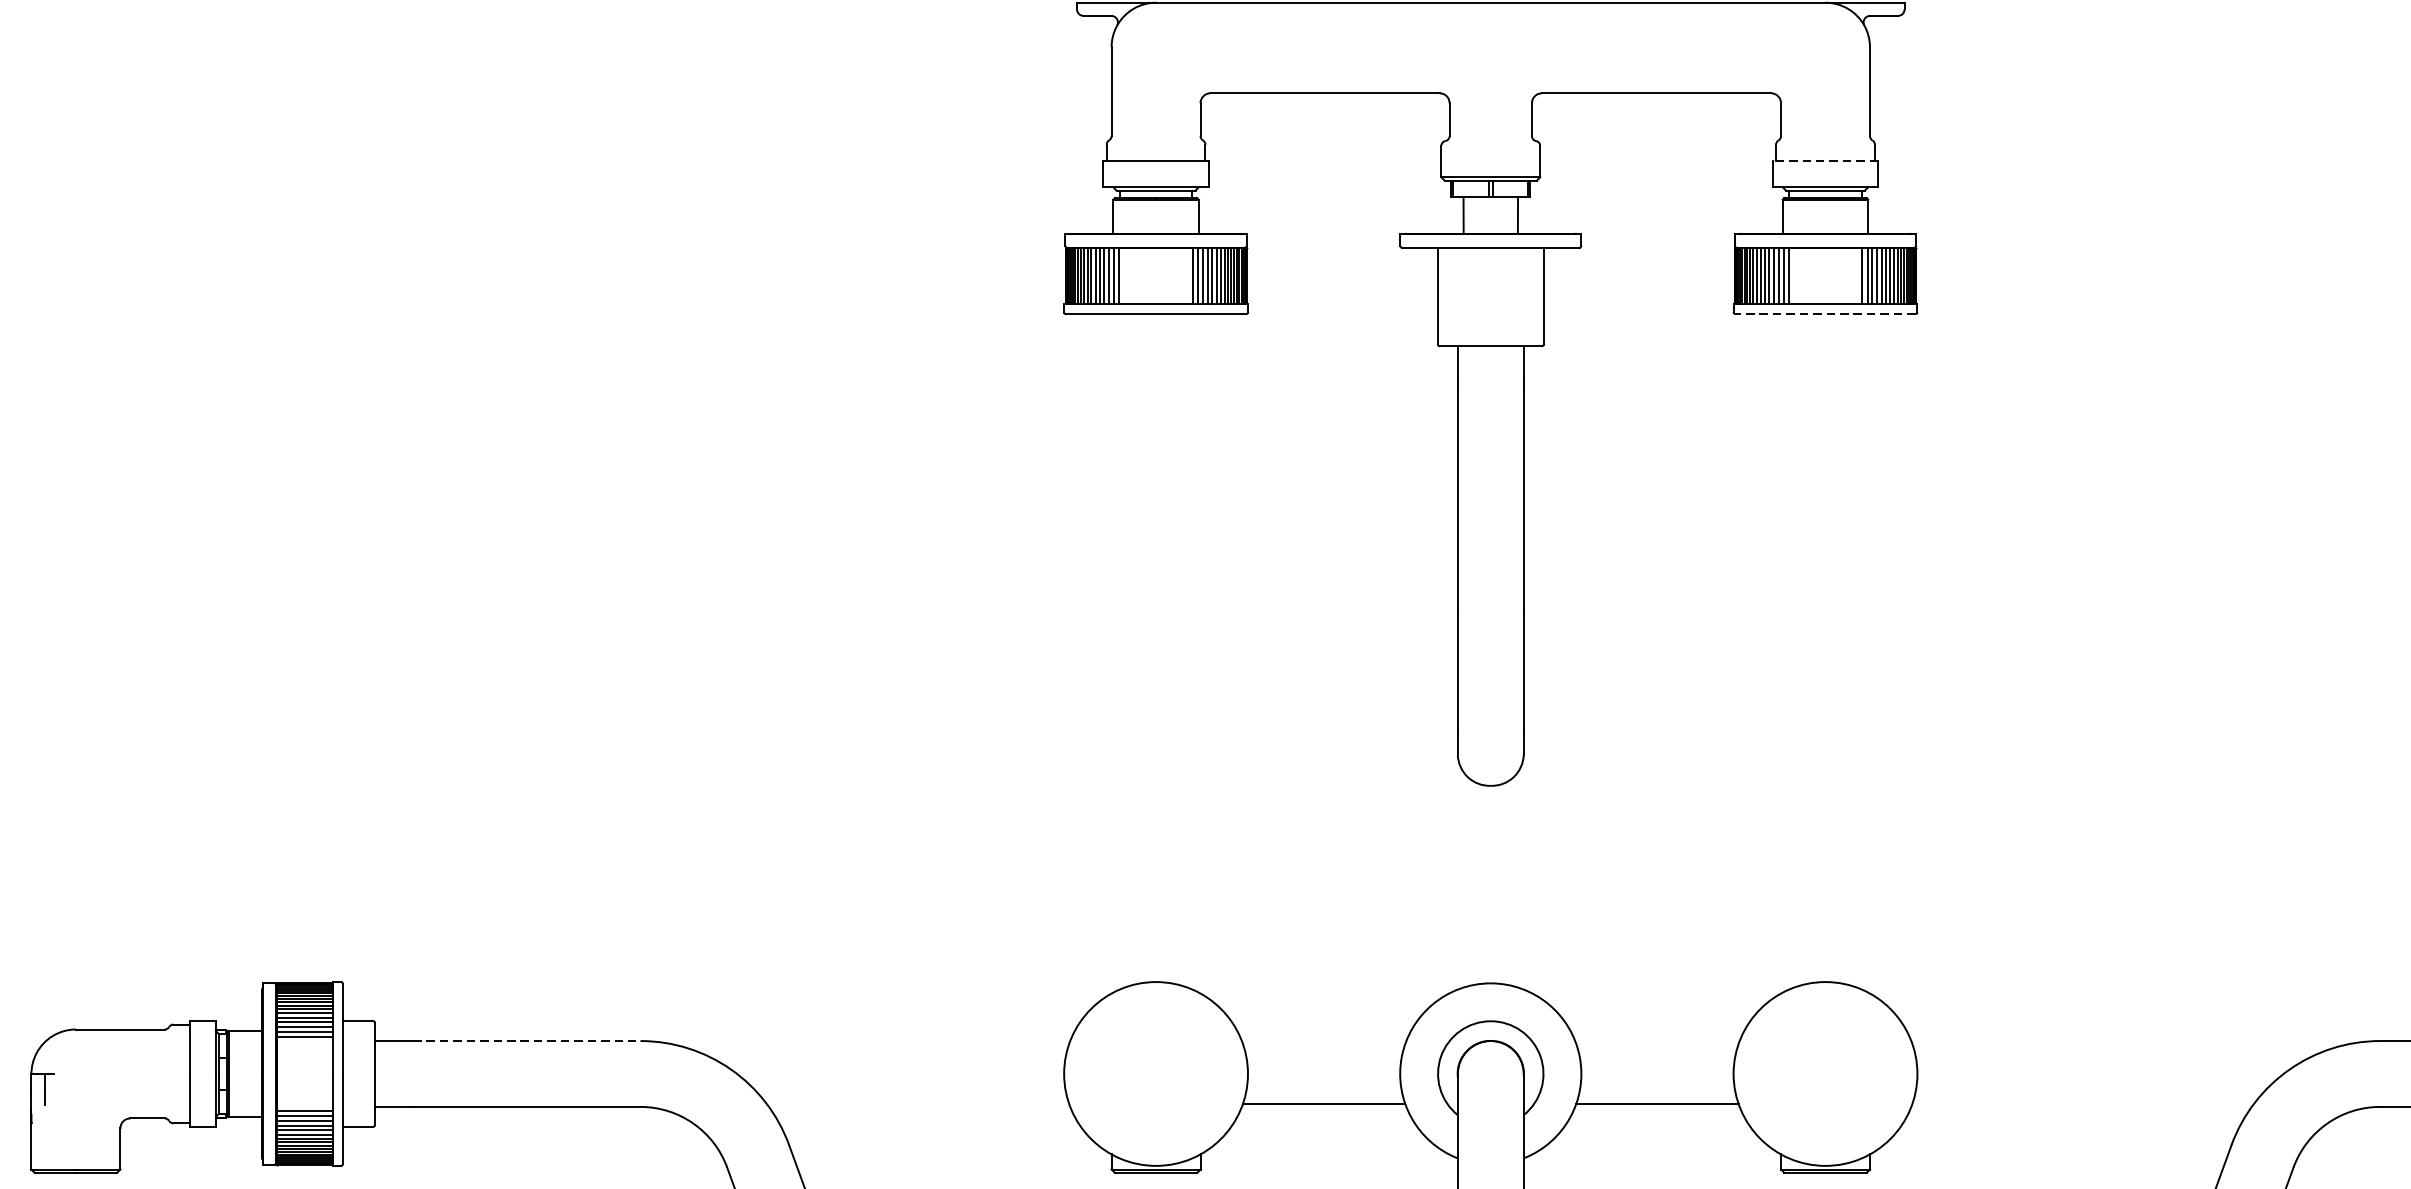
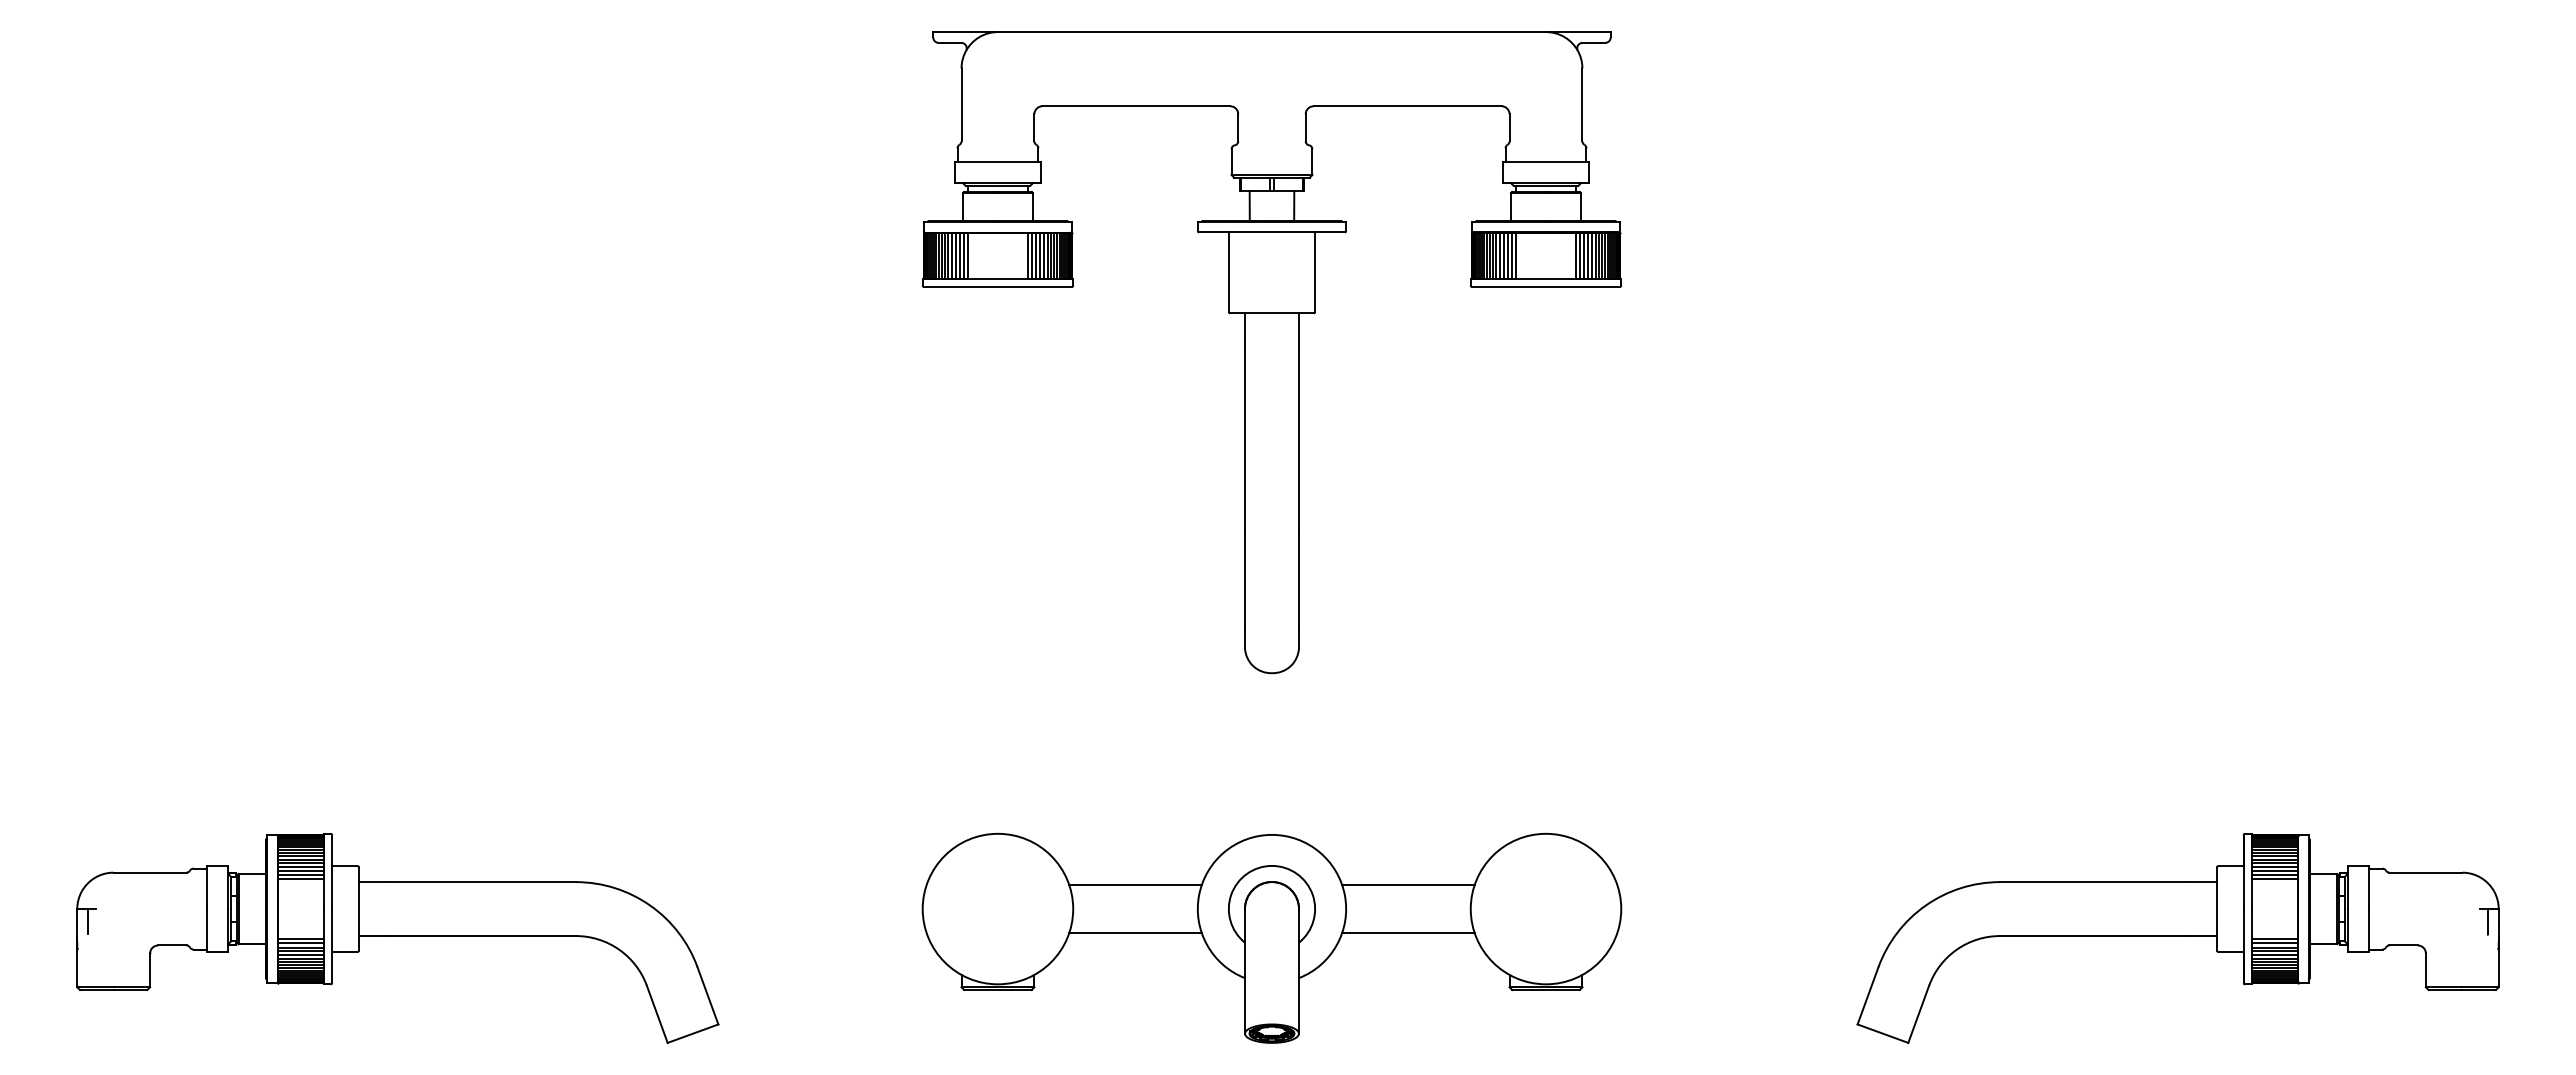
line: (1824, 160) -> (1545, 161), dashed -> solid
line: (1826, 313) -> (1546, 286), dashed -> solid
line: (527, 1041) -> (483, 882), dashed -> solid
line: (1324, 1043) -> (1135, 884), added
line: (1657, 1043) -> (1408, 884), added

